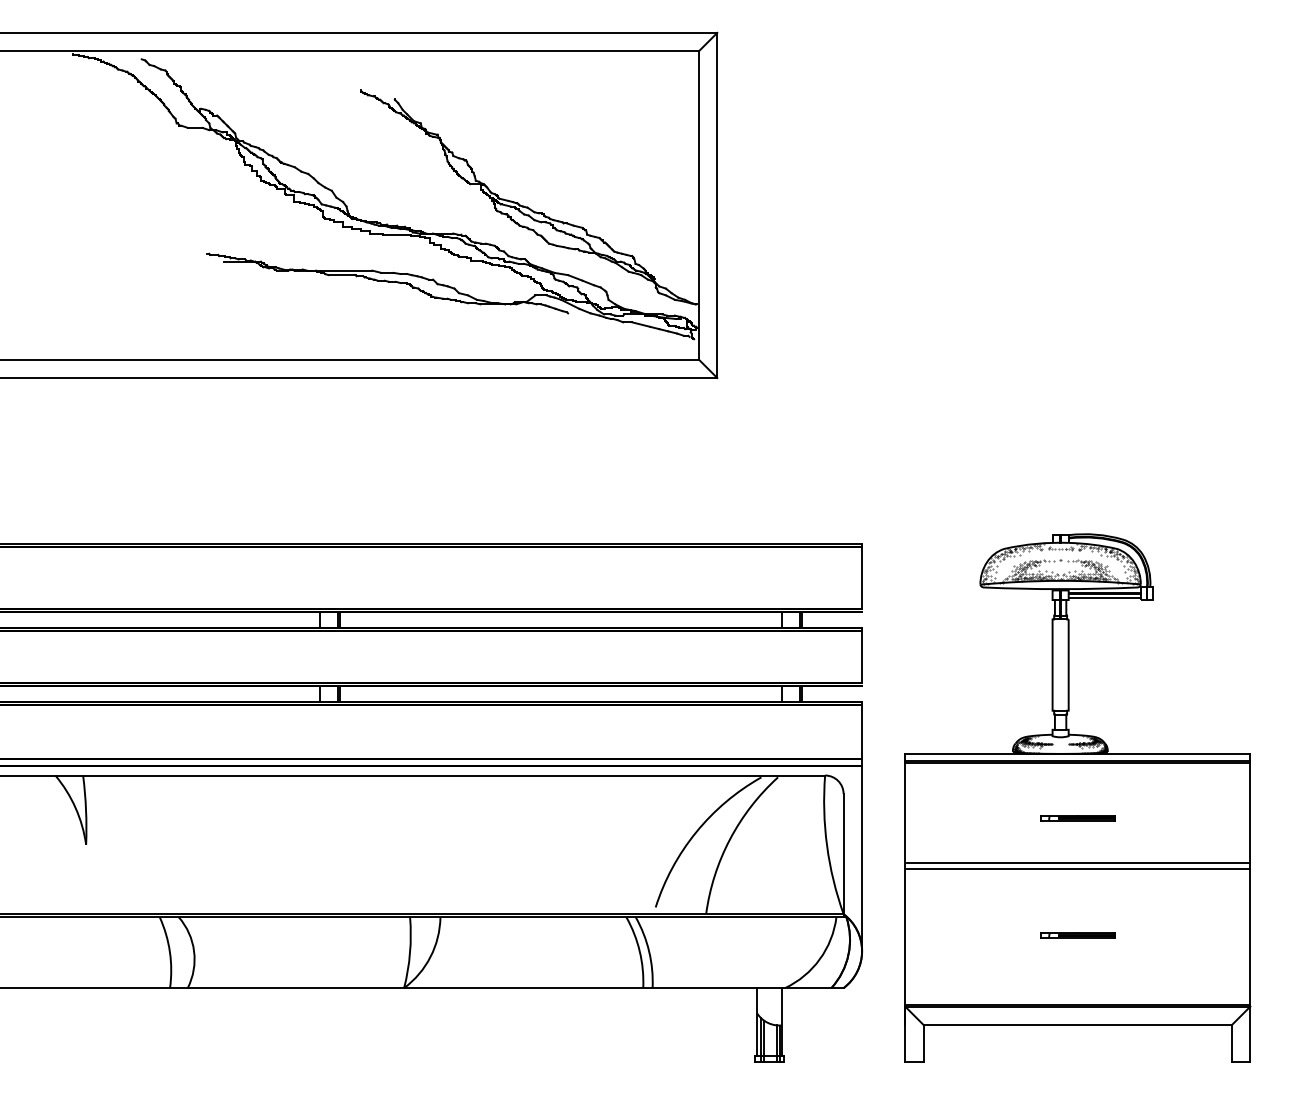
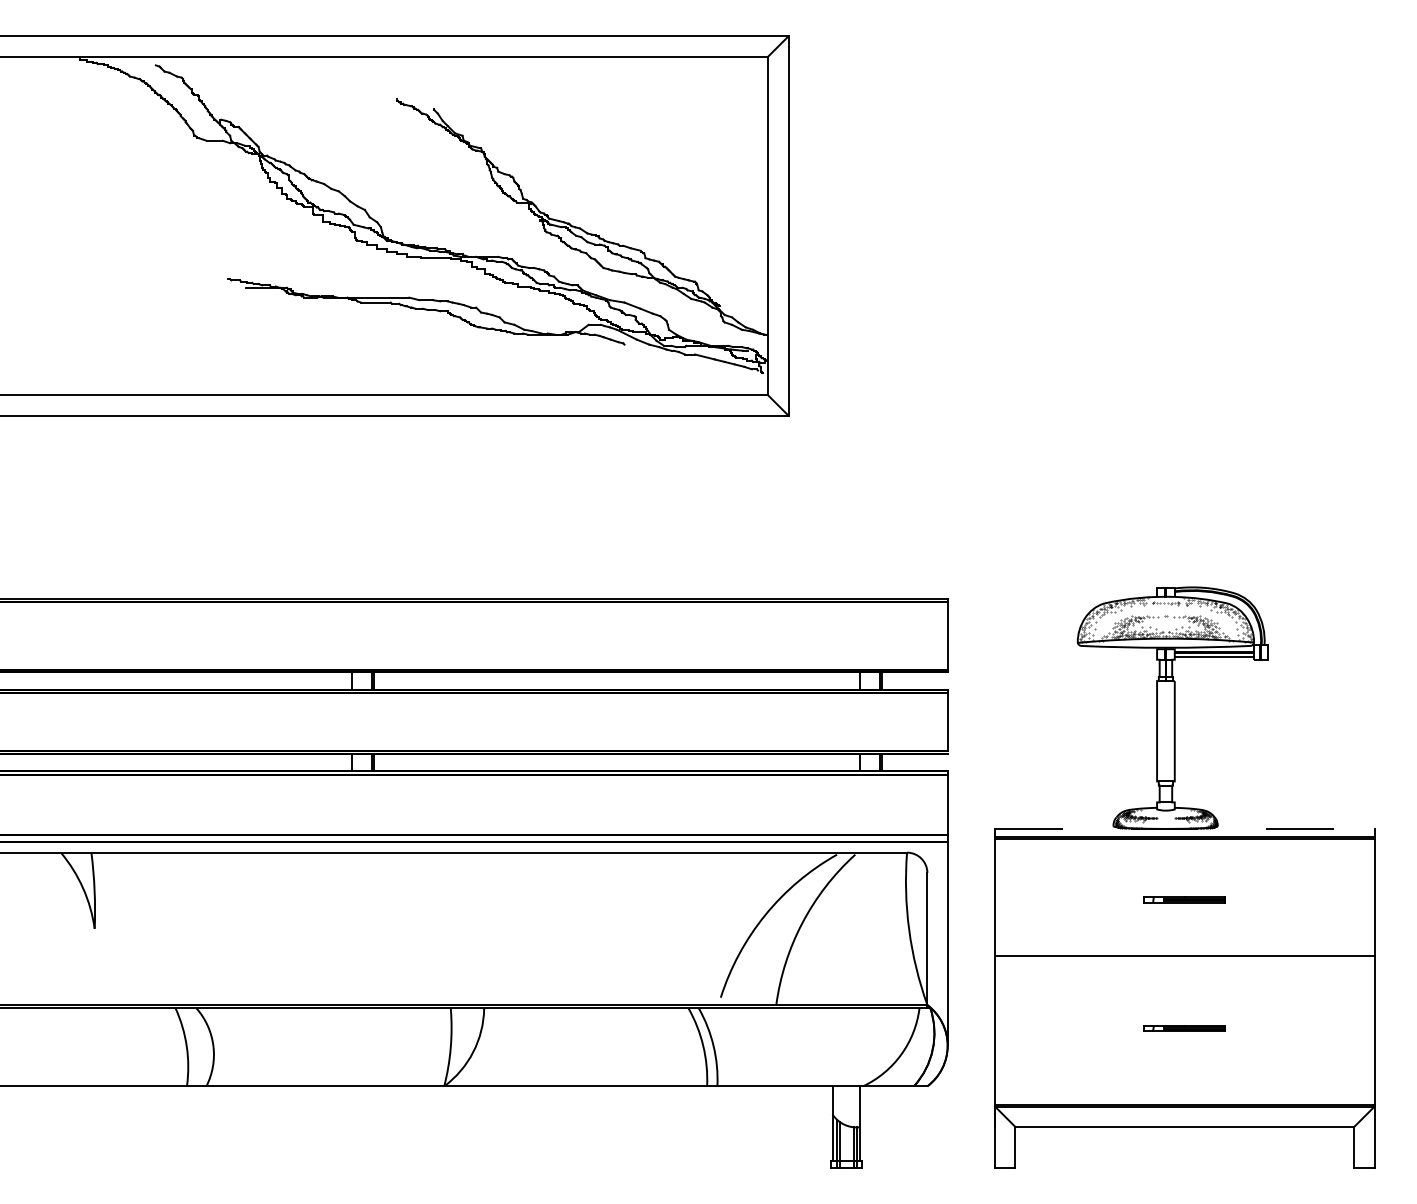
line: (1077, 753) -> (1184, 828), solid -> dashed
line: (1078, 863) -> (1185, 949), removed

